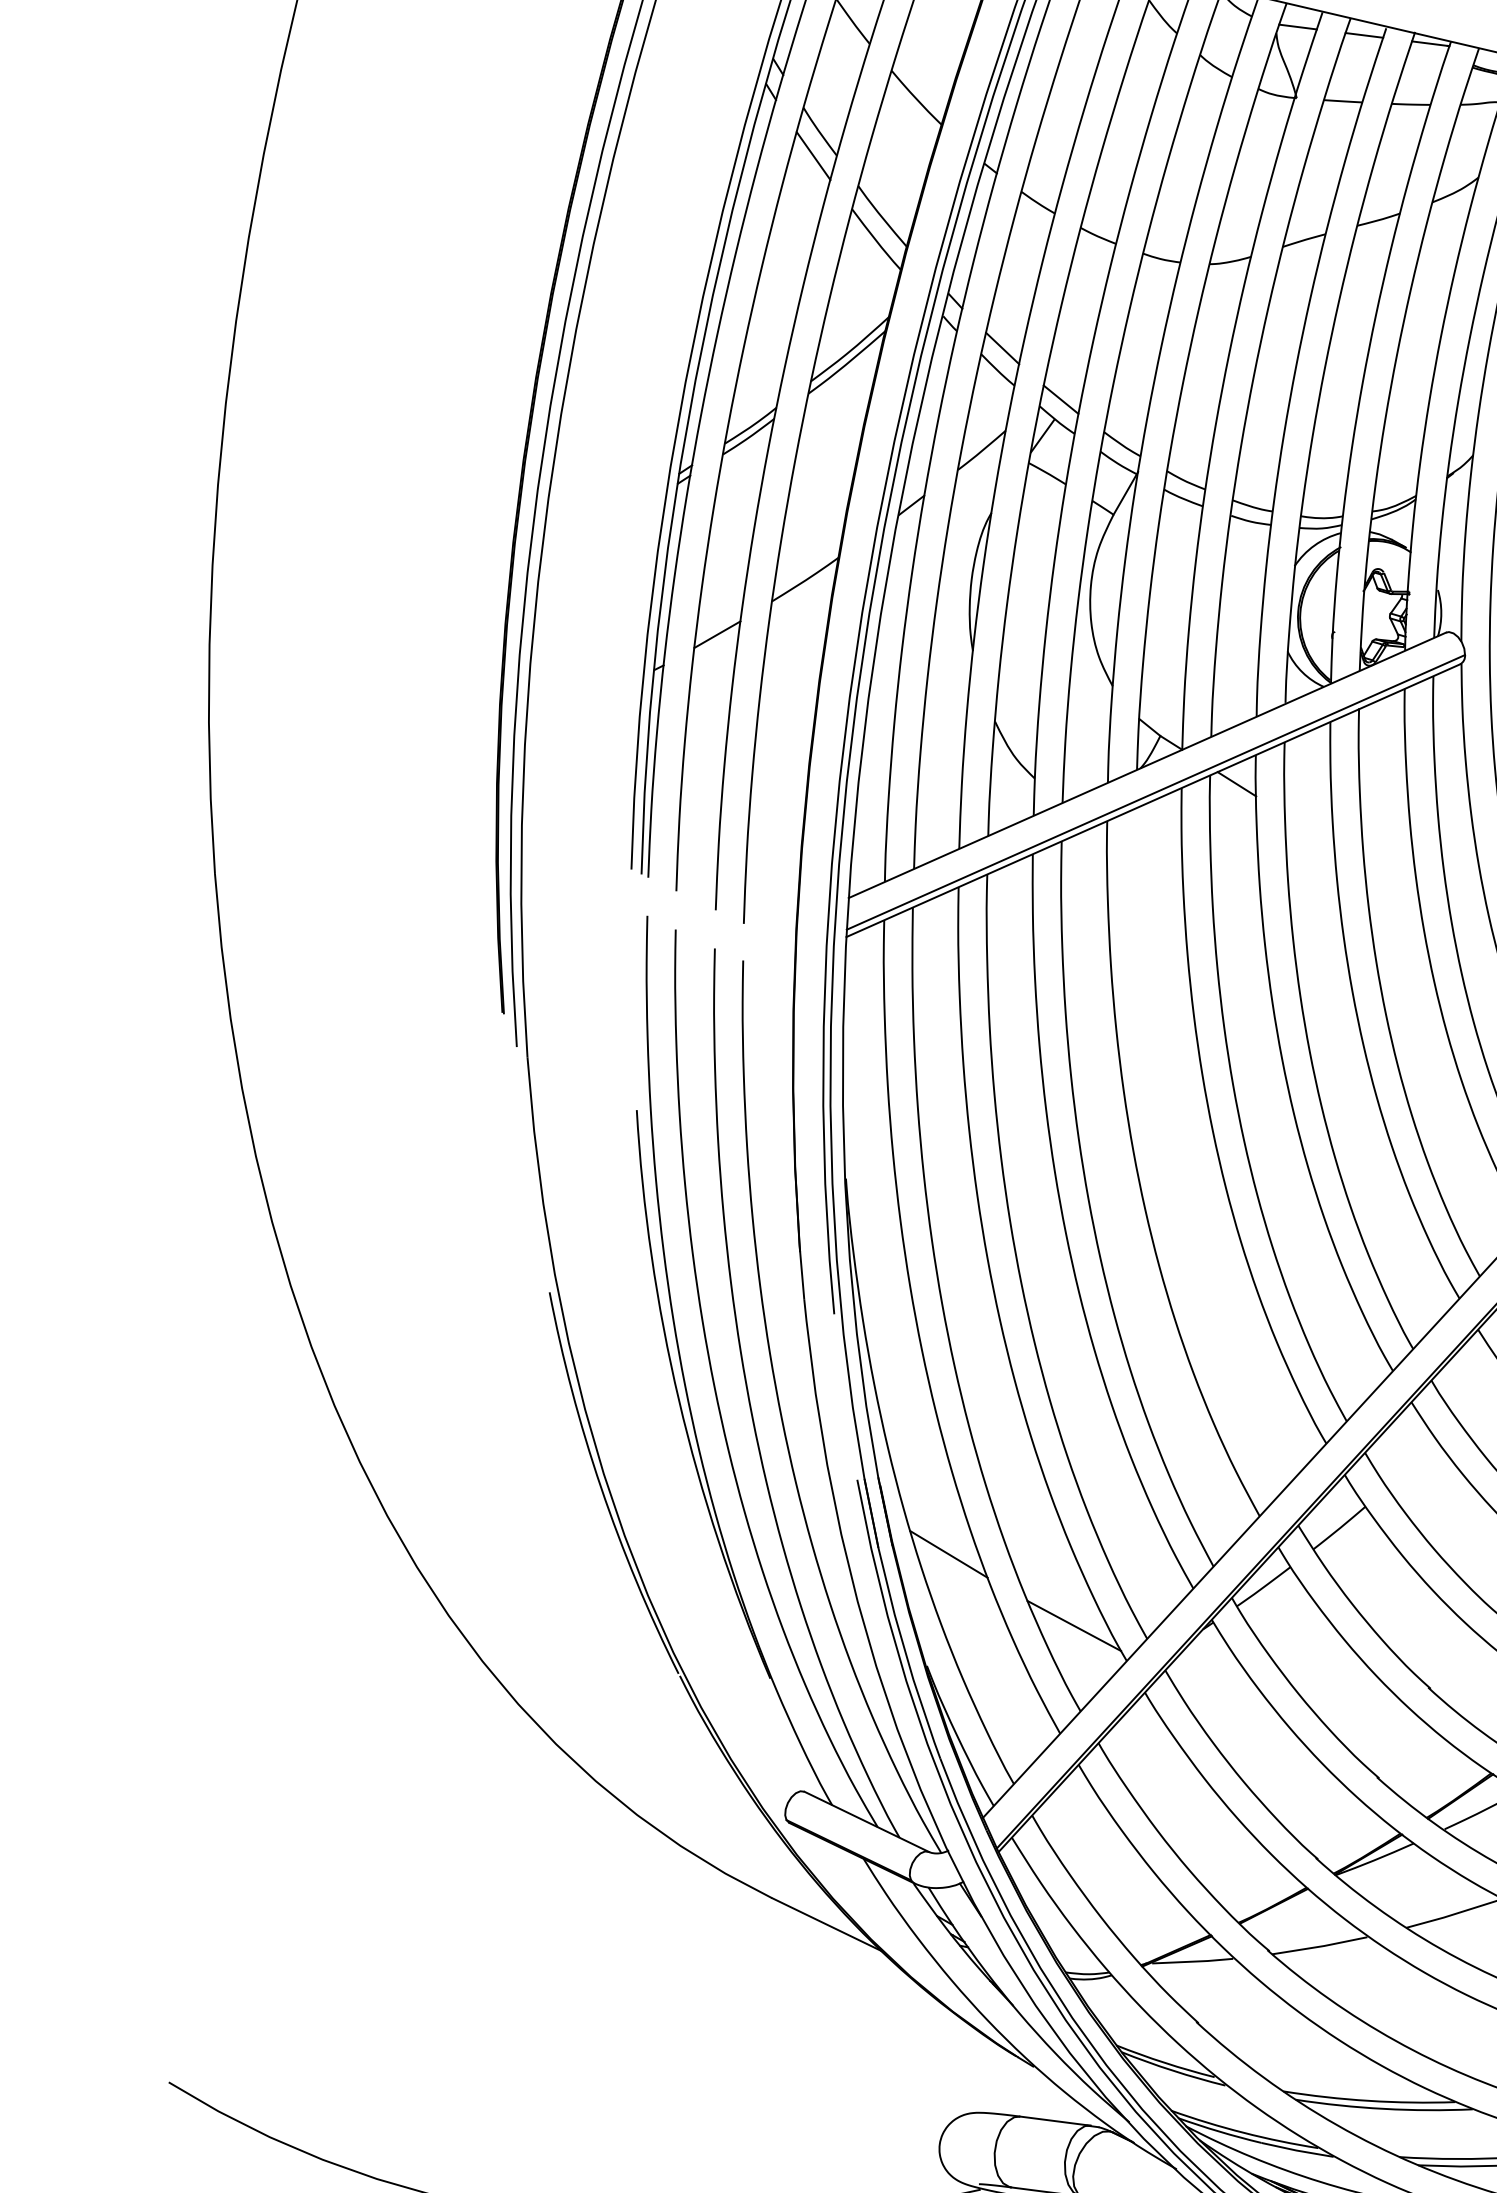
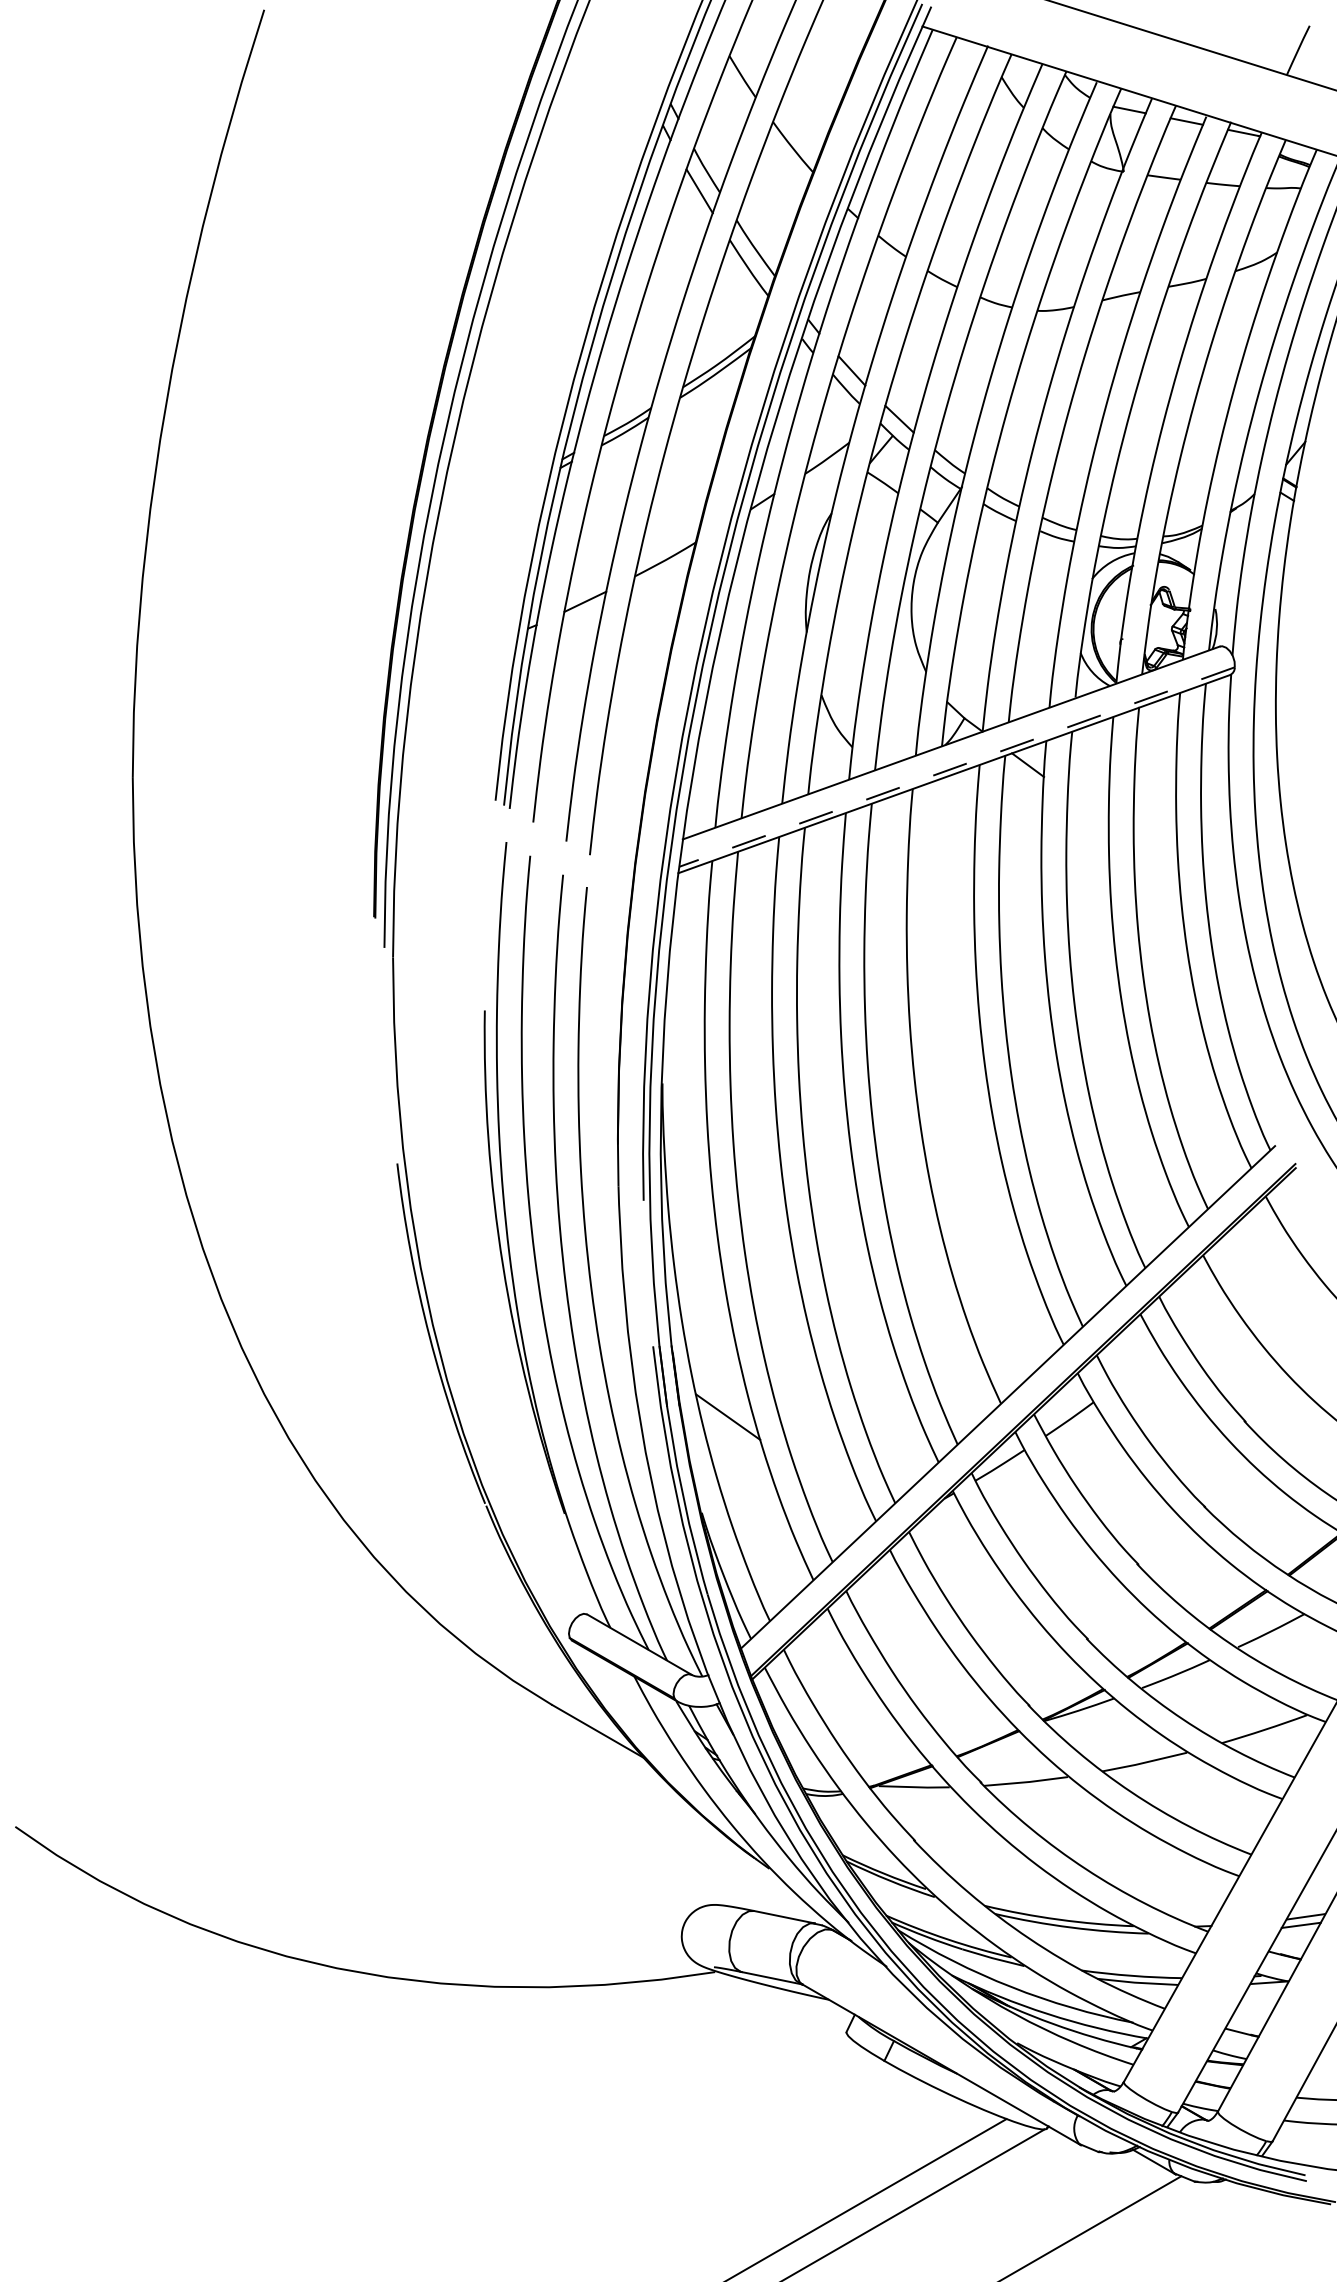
line: (1155, 792) -> (956, 767), solid -> dashed
line: (1074, 1626) -> (832, 1487), removed

